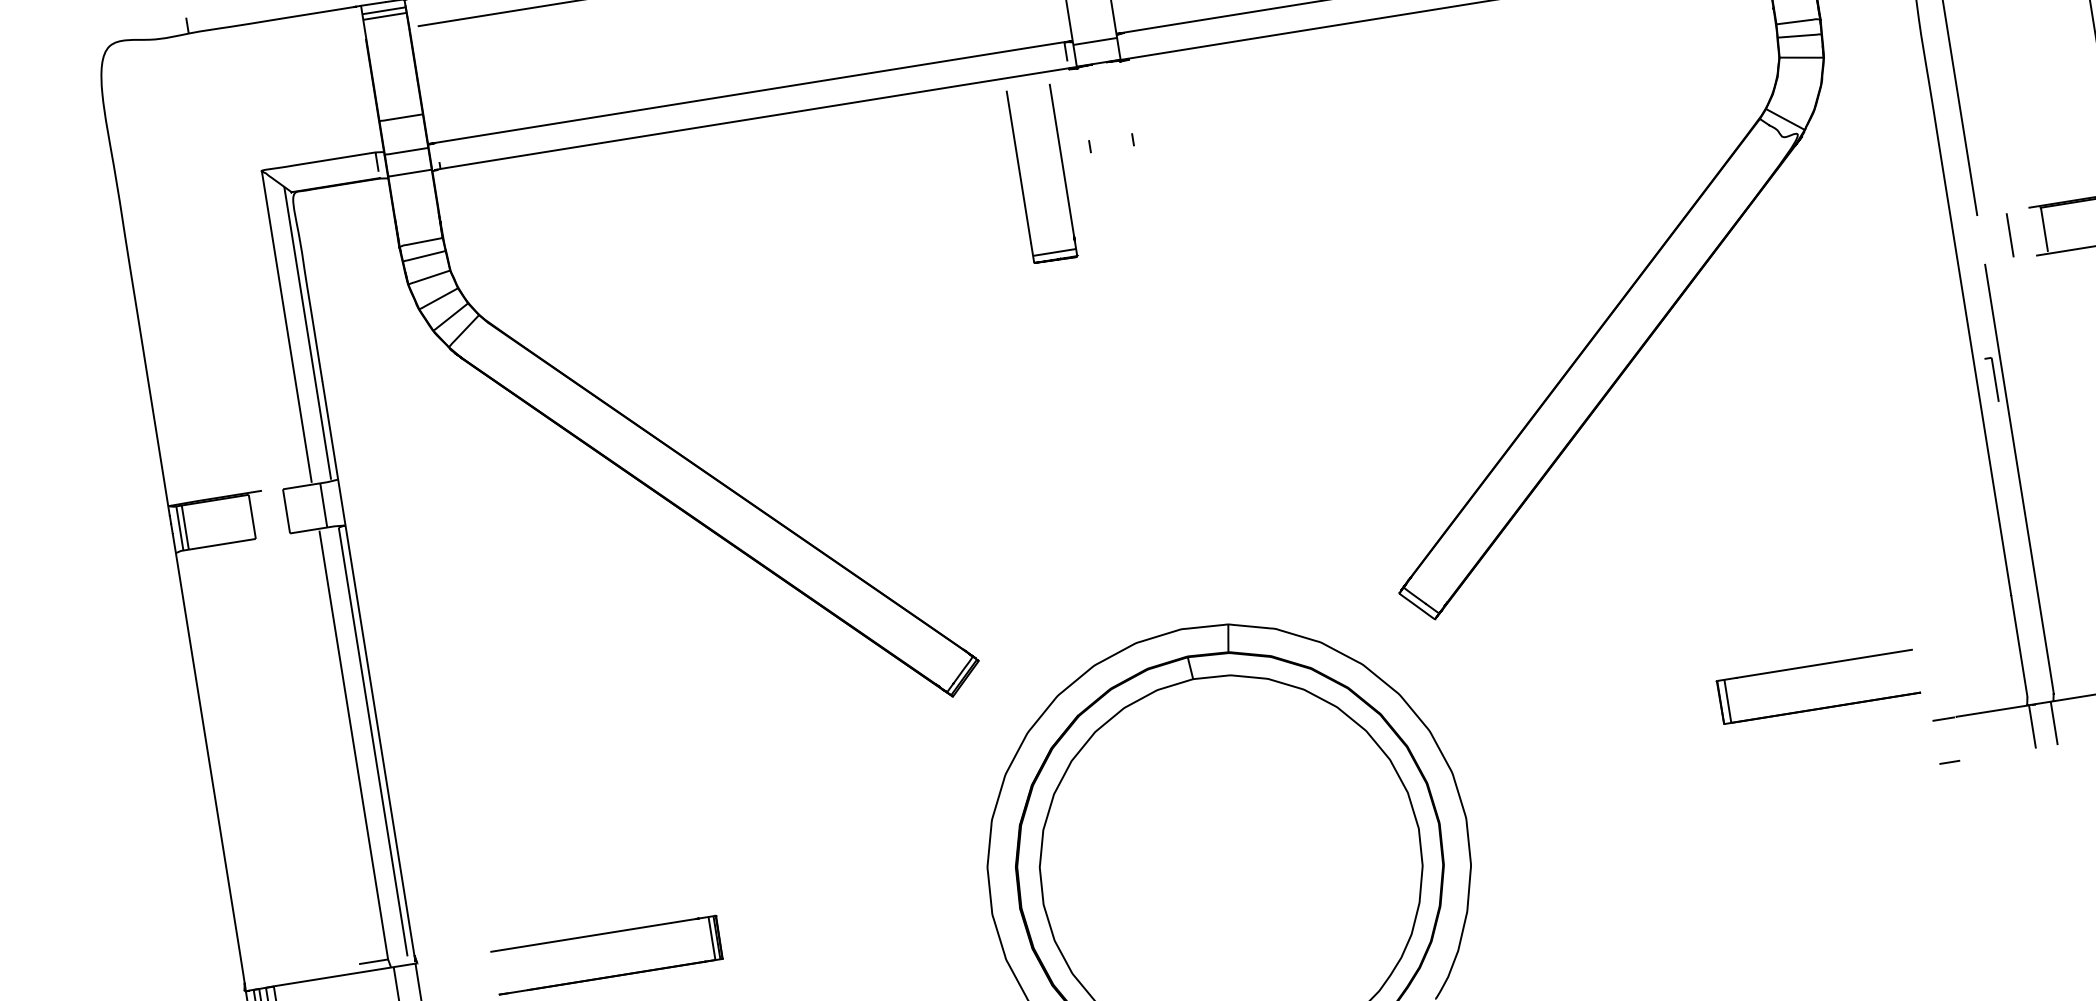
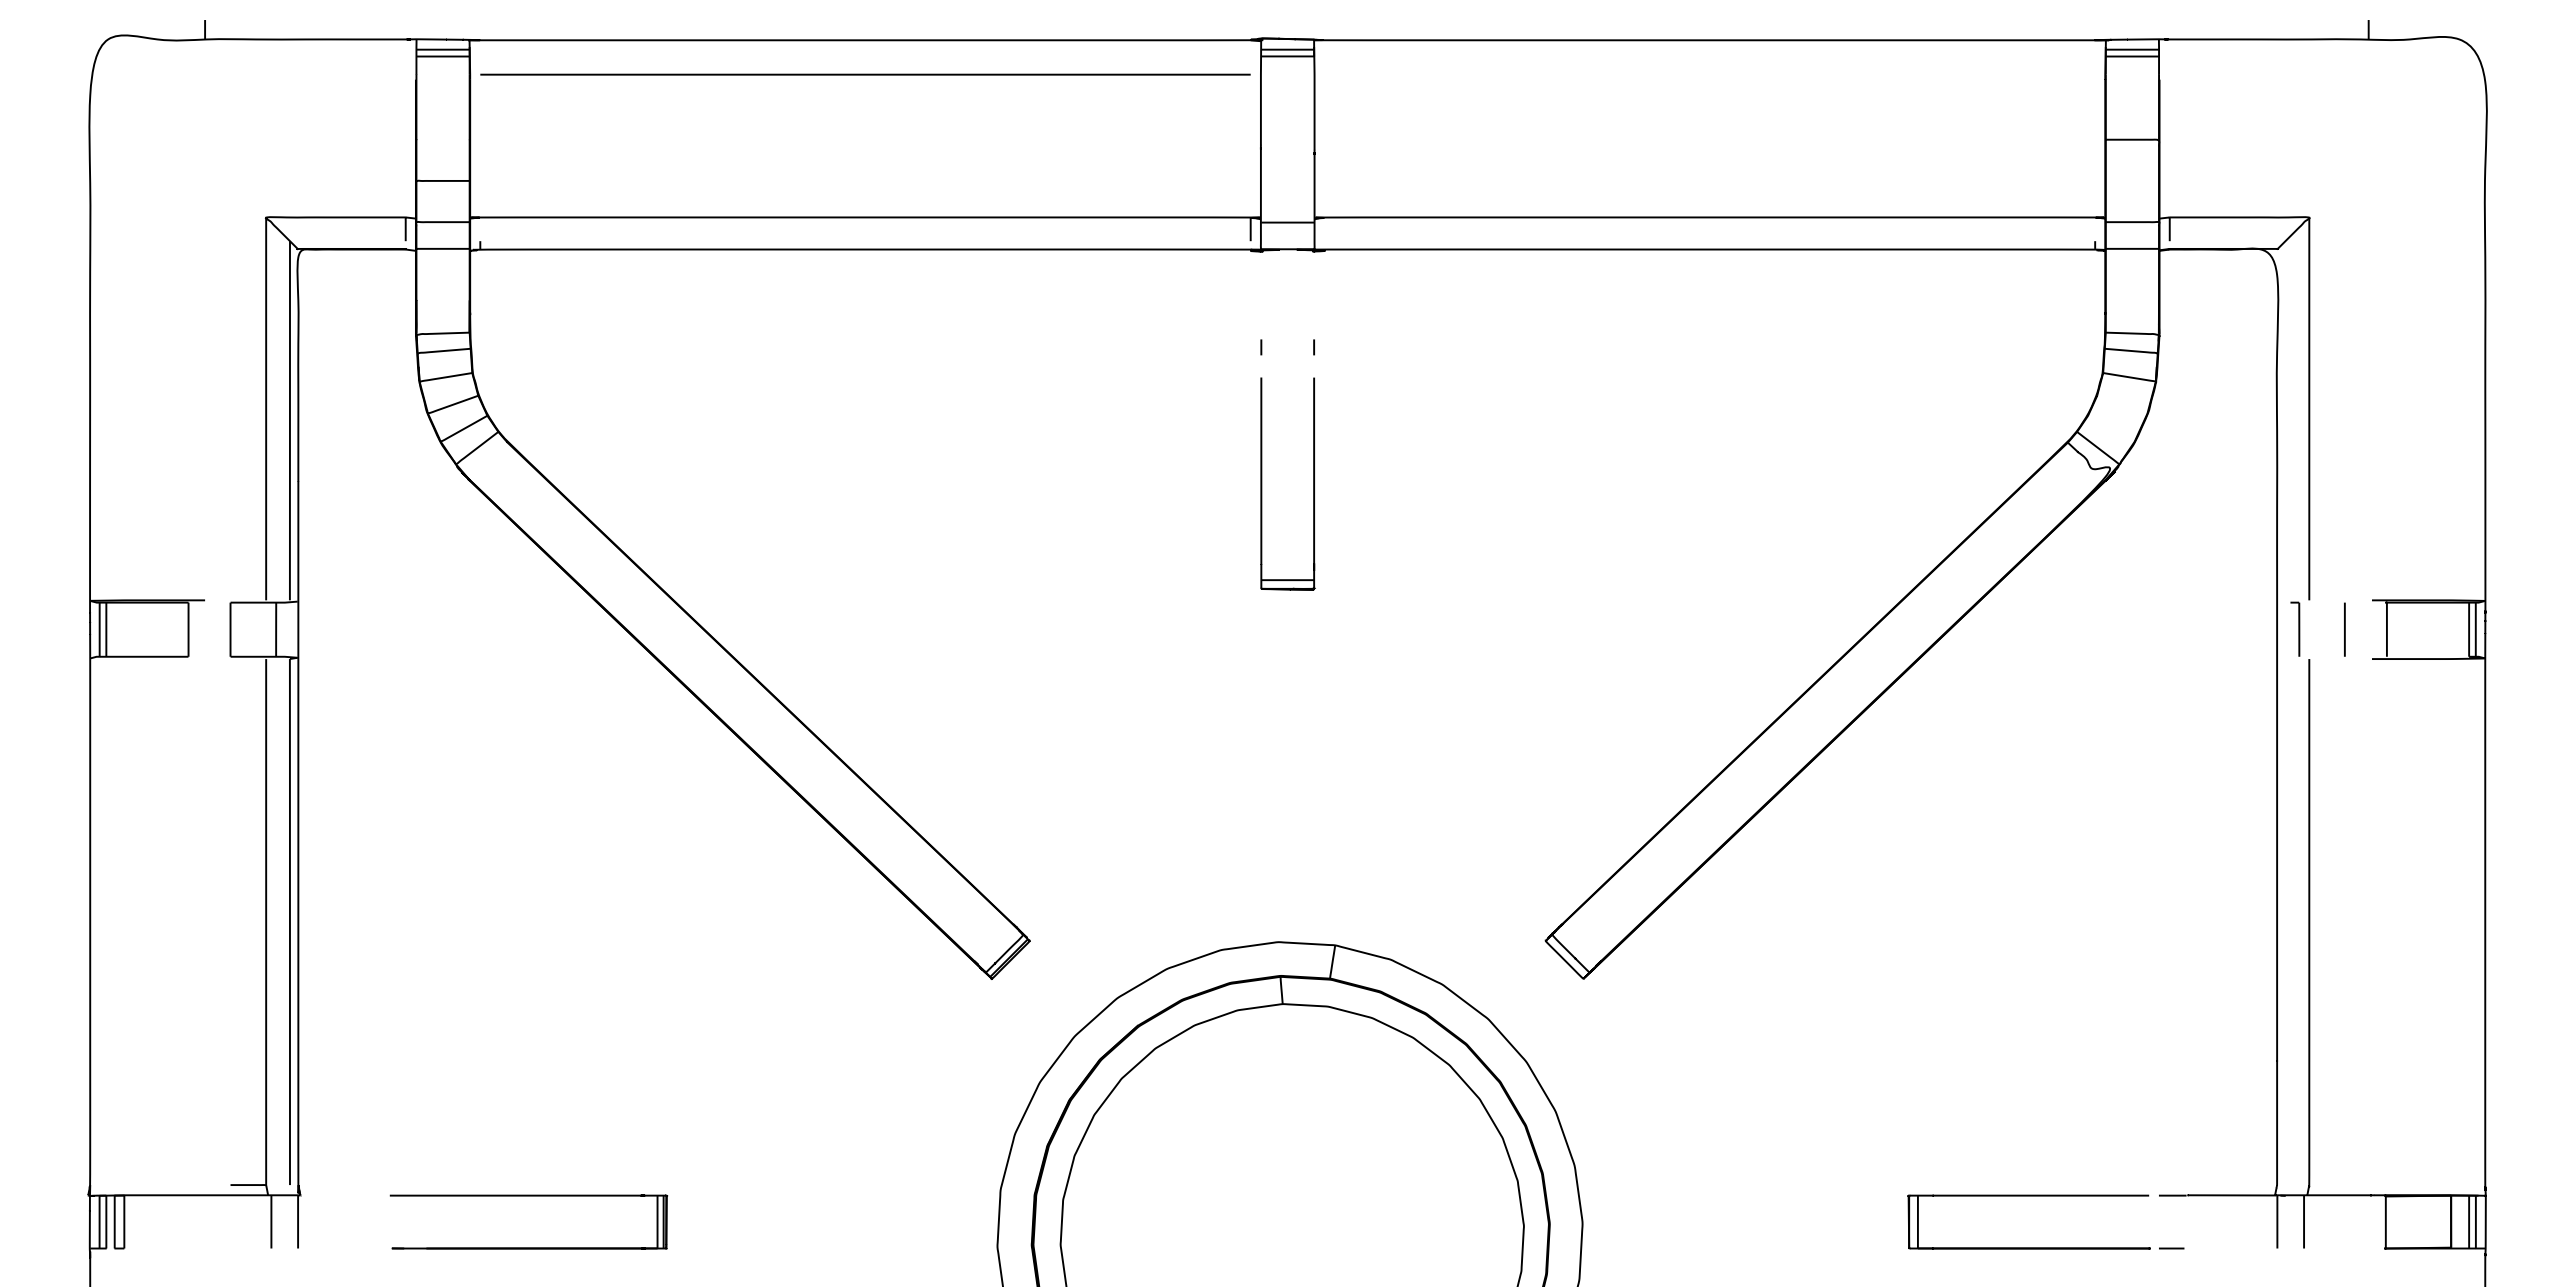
part: (1021, 176) -> (1262, 483), moved
part: (1991, 379) -> (2295, 628), moved
part: (1814, 666) -> (2028, 1196), moved

